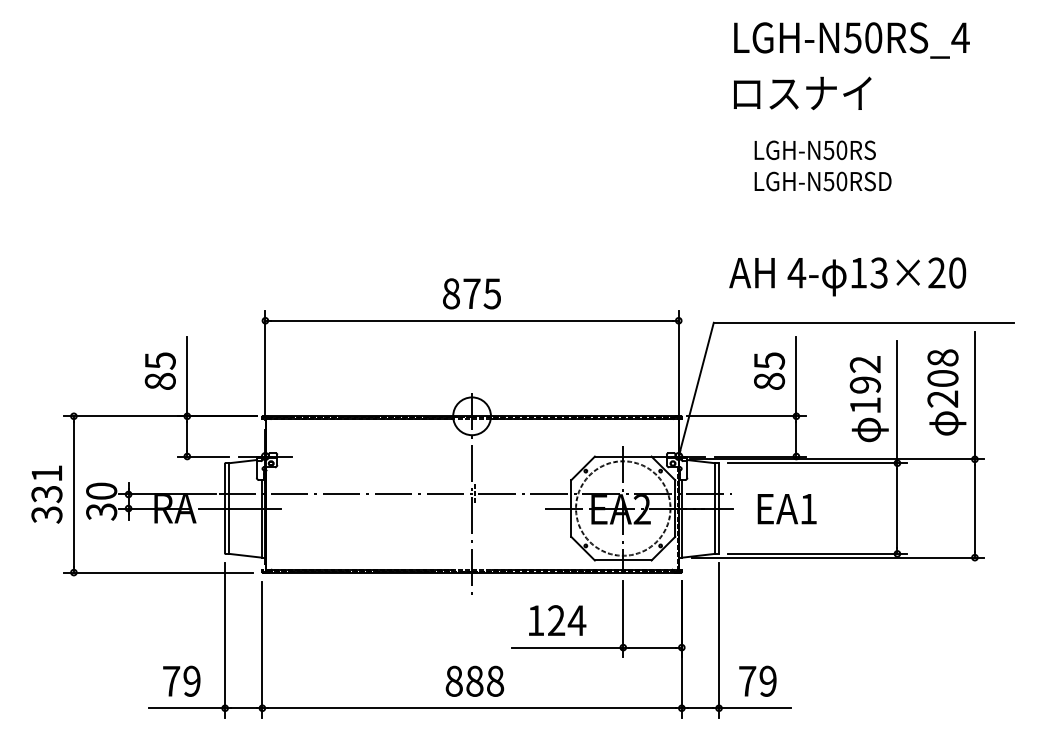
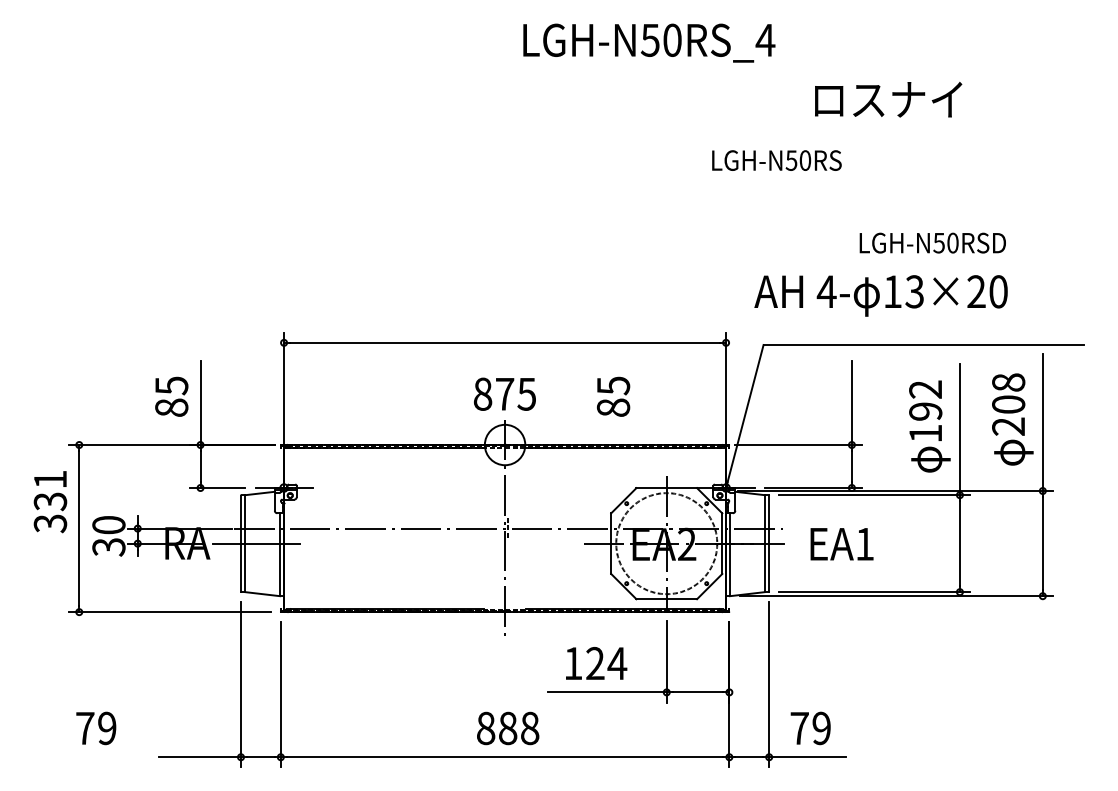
text: (851, 40) -> (648, 43), moved
text: (802, 93) -> (888, 99), moved
text: (814, 150) -> (776, 160), moved
text: (822, 181) -> (932, 243), moved
text: (847, 276) -> (880, 295), moved
text: (471, 293) -> (504, 393), moved
text: (769, 370) -> (613, 396), moved
text: (46, 494) -> (49, 501), moved
text: (181, 680) -> (95, 727), moved

